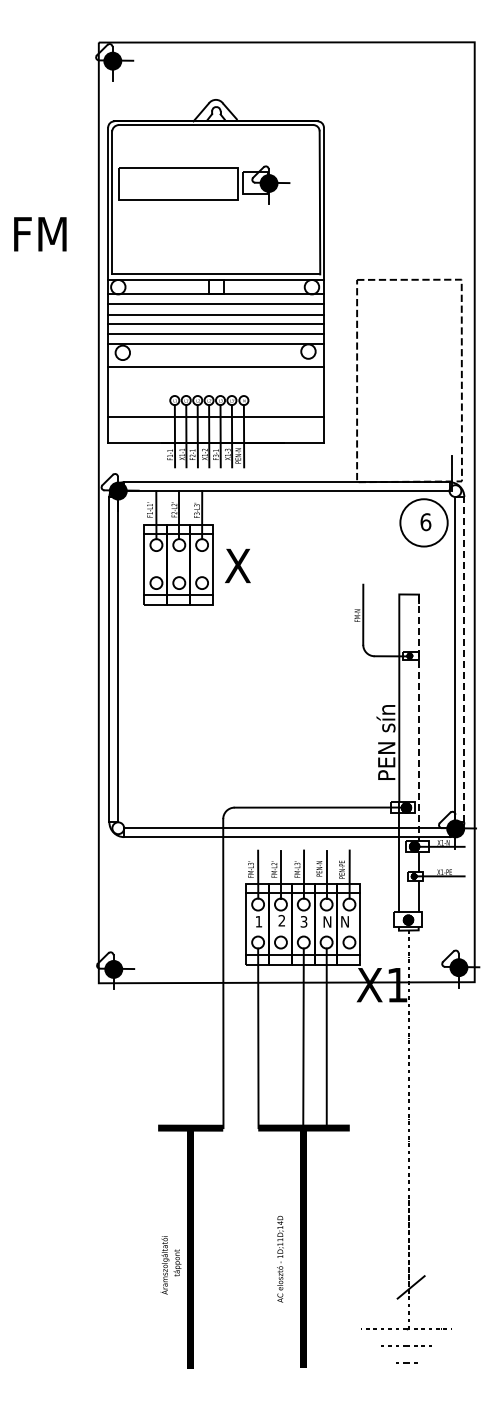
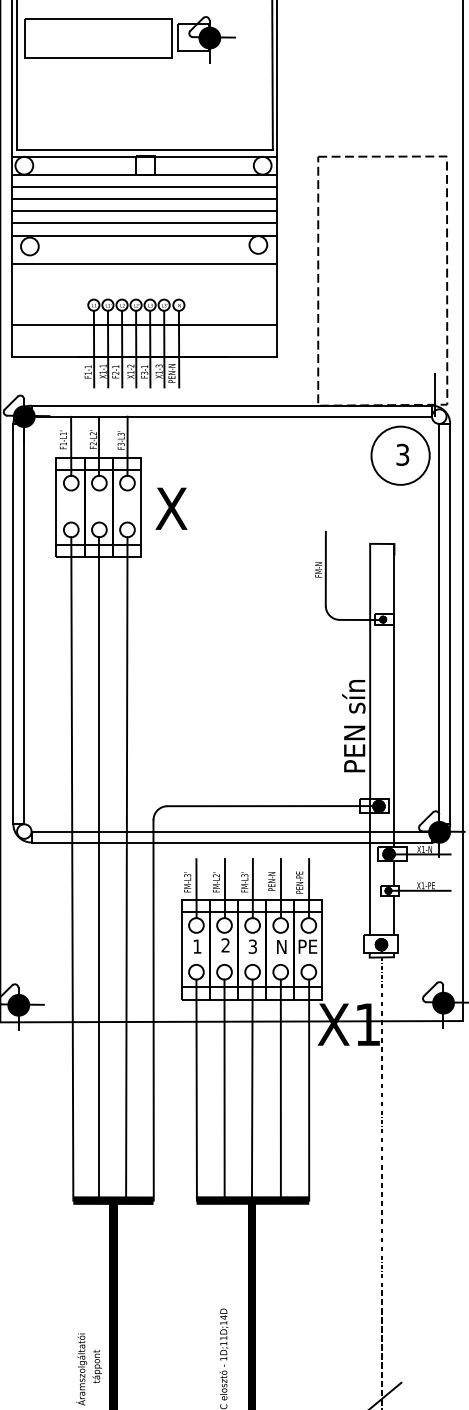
text: (425, 522) -> (402, 455), 6 -> 3
line: (464, 659) -> (450, 623), dashed -> solid
line: (419, 718) -> (395, 696), dashed -> solid
line: (157, 858) -> (72, 868), added
line: (178, 858) -> (98, 868), added
line: (201, 858) -> (126, 868), added
text: (349, 921) -> (308, 946), N -> PE
line: (280, 1038) -> (223, 1090), added
line: (349, 1038) -> (308, 1090), added

